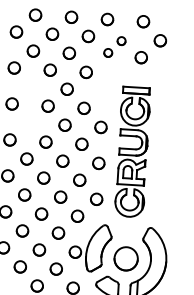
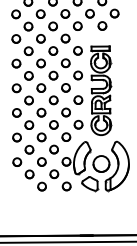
part: (114, 46) -> (83, 19), size x1.43
part: (30, 86) -> (28, 50), added
part: (102, 90) -> (77, 50), added
part: (28, 122) -> (28, 75), added

